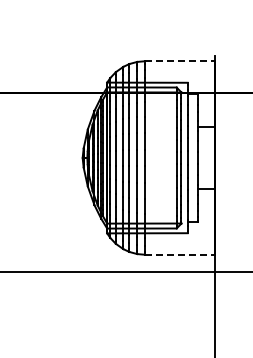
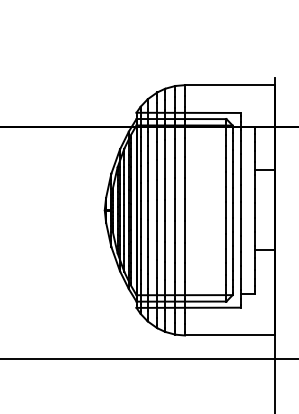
line: (179, 61) -> (230, 85), dashed -> solid
line: (179, 254) -> (230, 335), dashed -> solid

